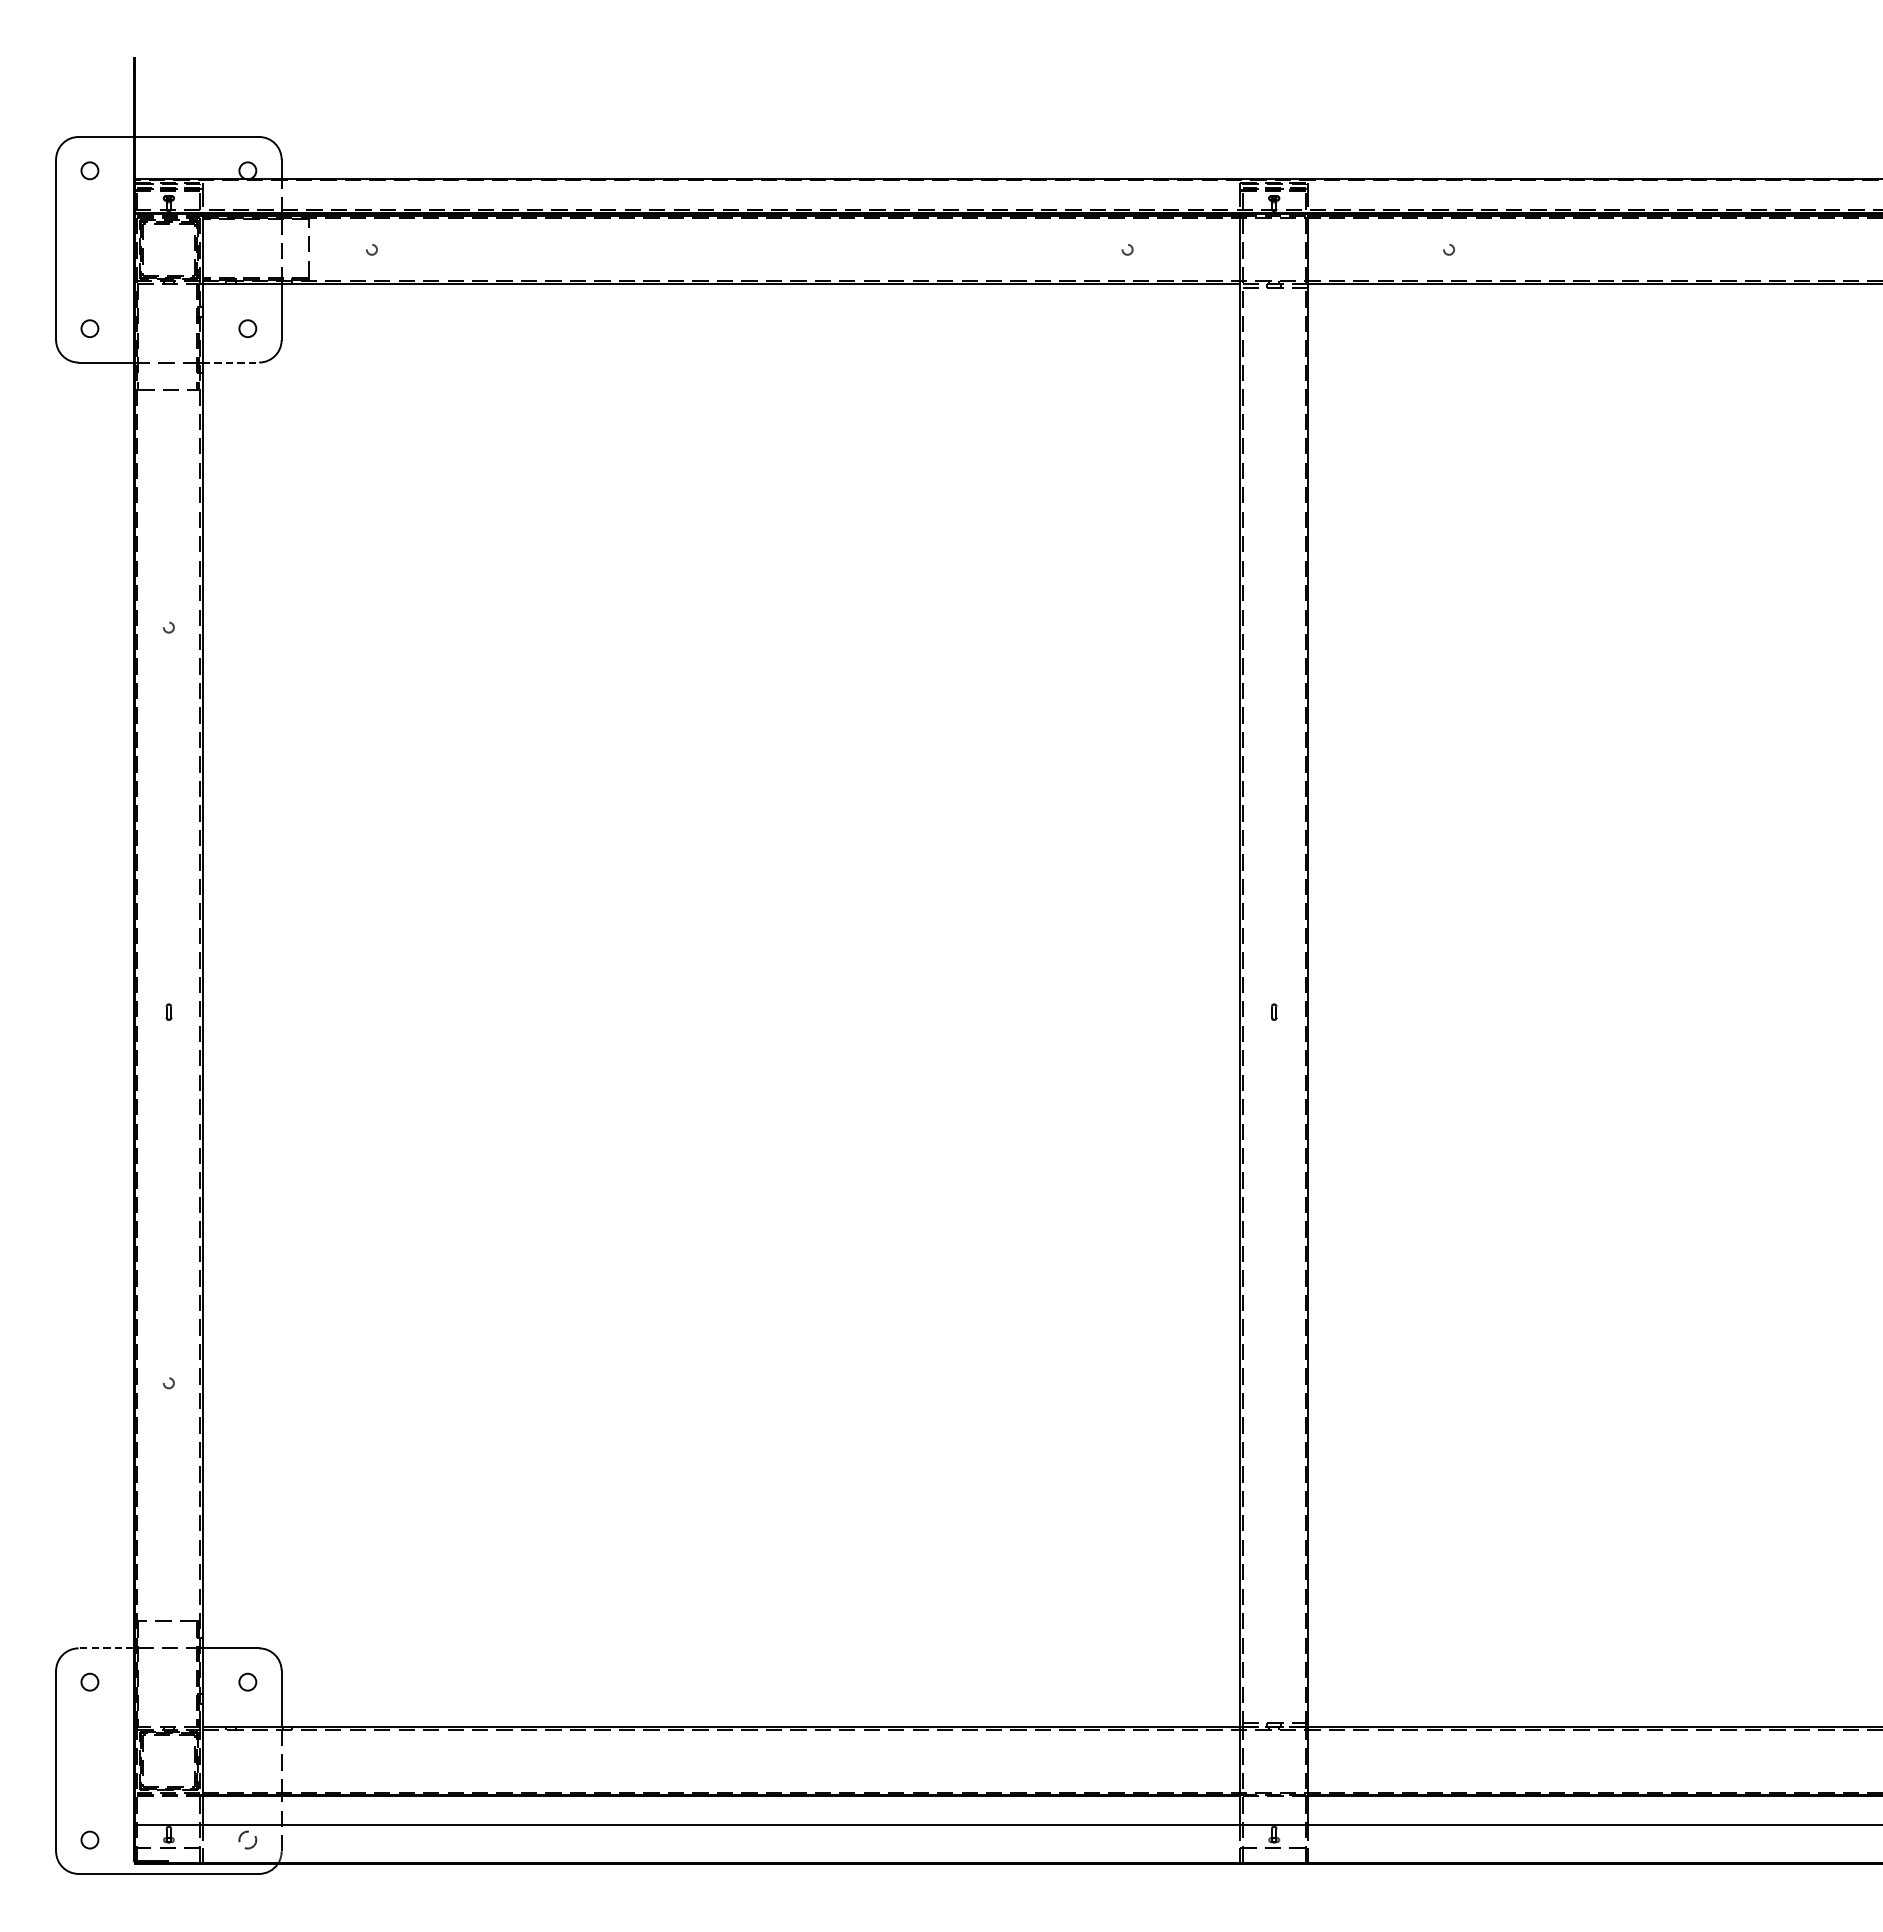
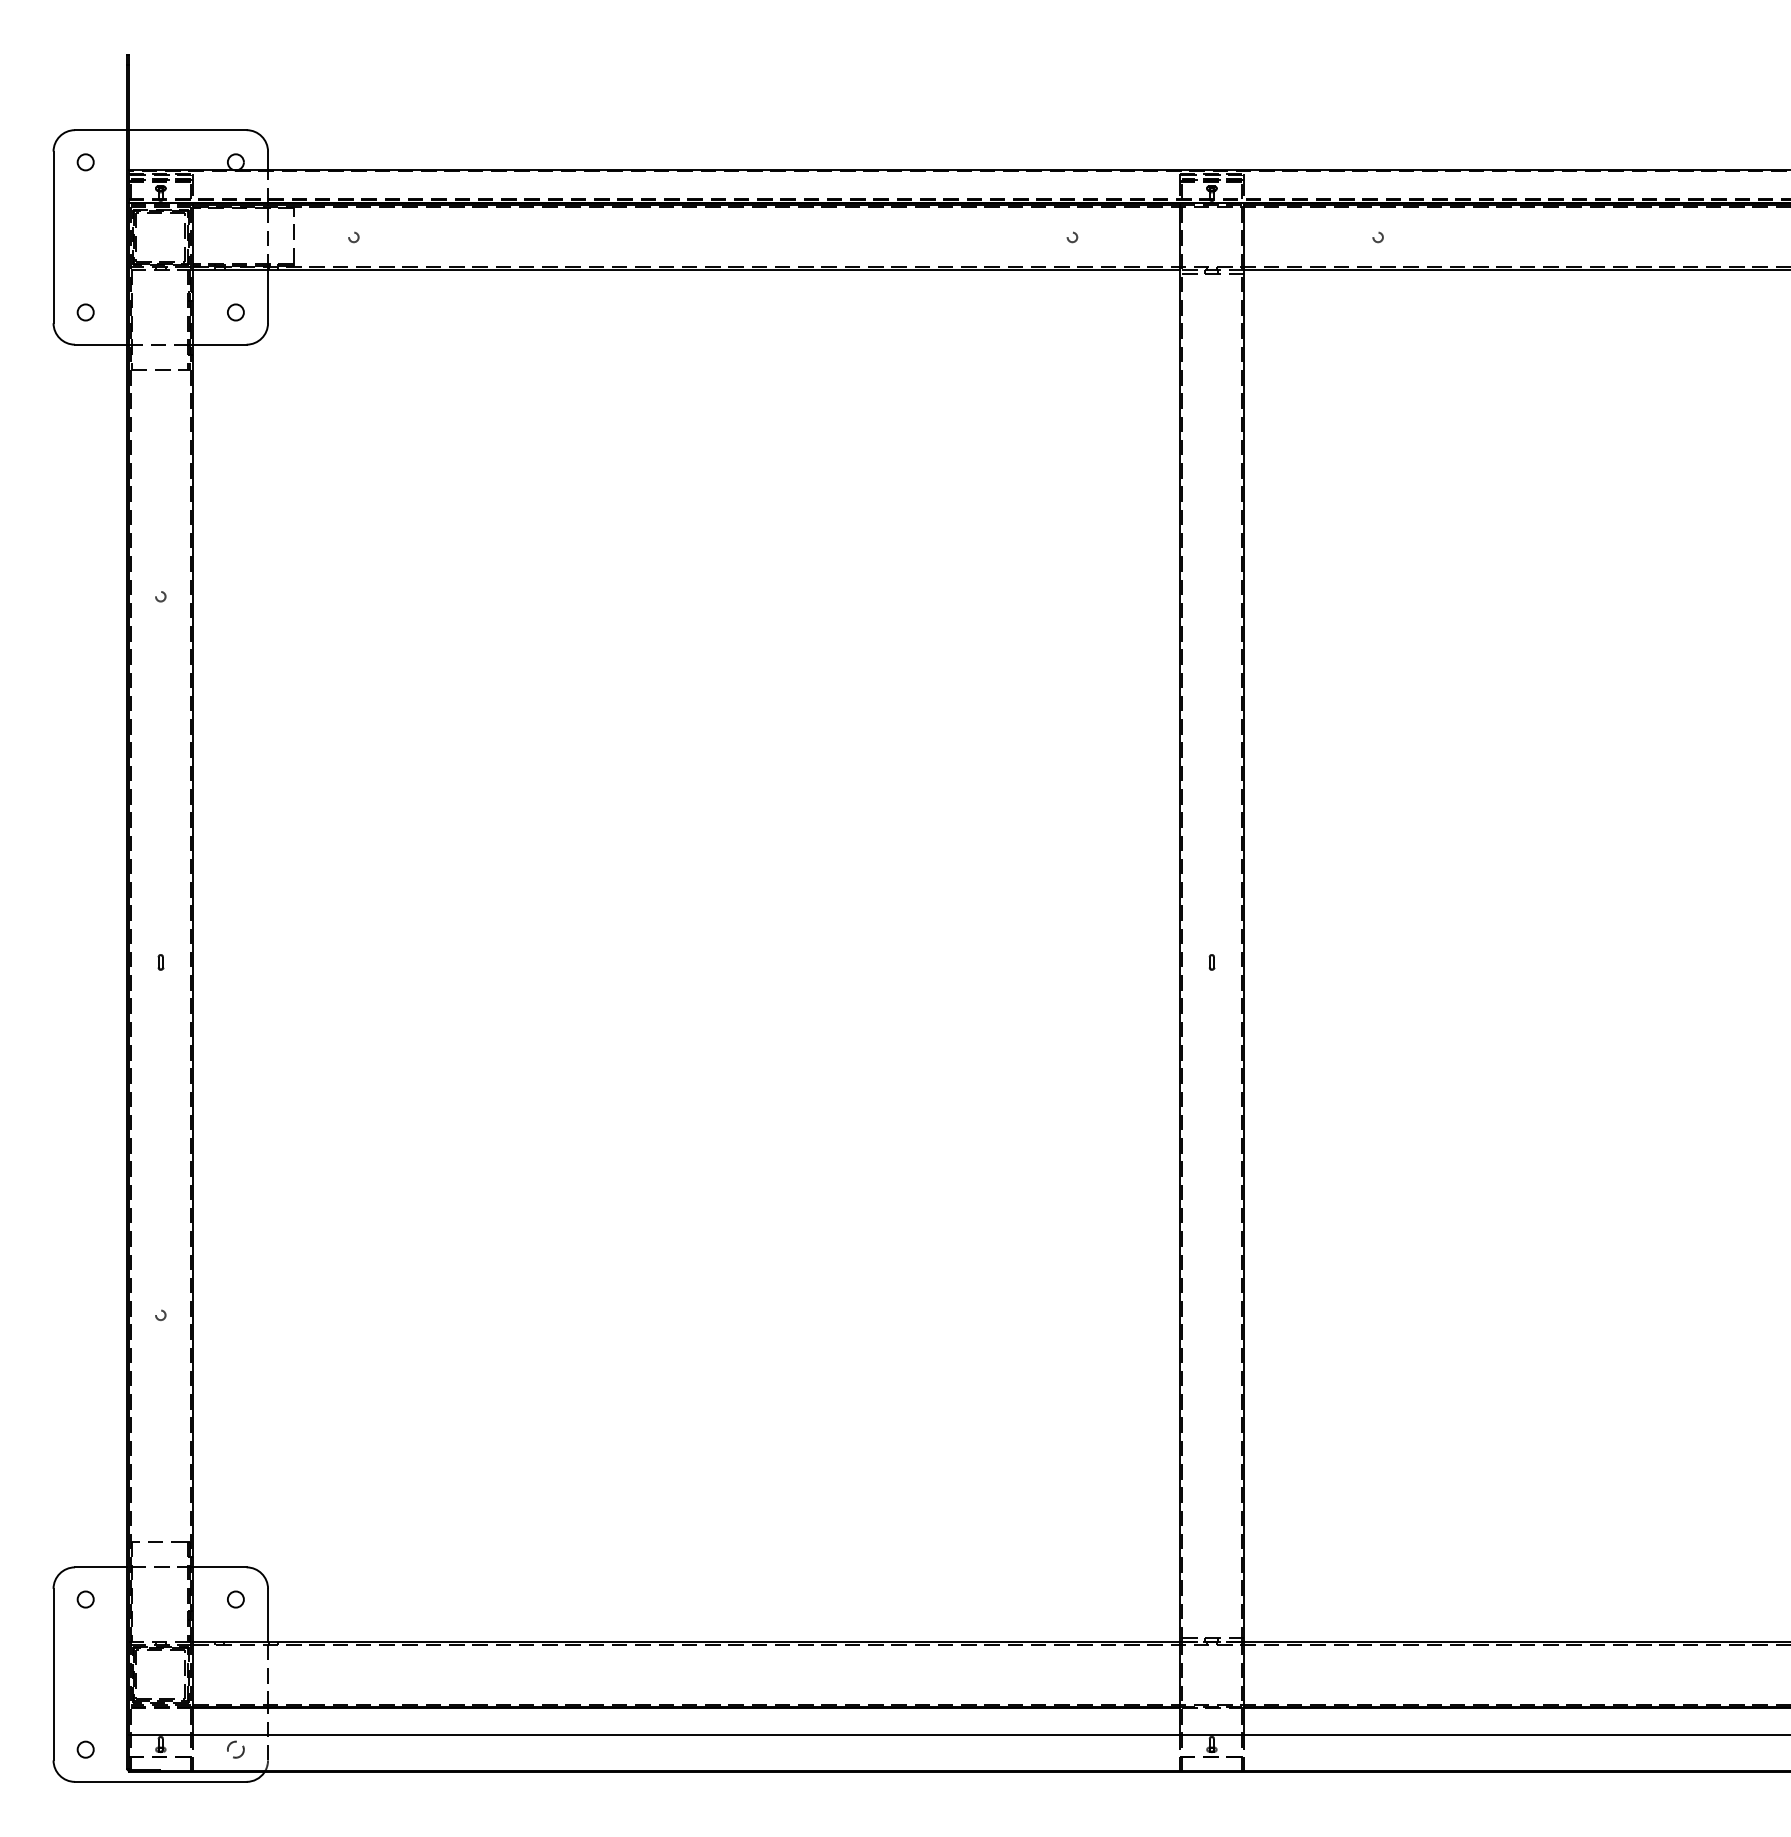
line: (230, 362) -> (219, 344), dashed -> solid
line: (105, 1648) -> (100, 1567), dashed -> solid

